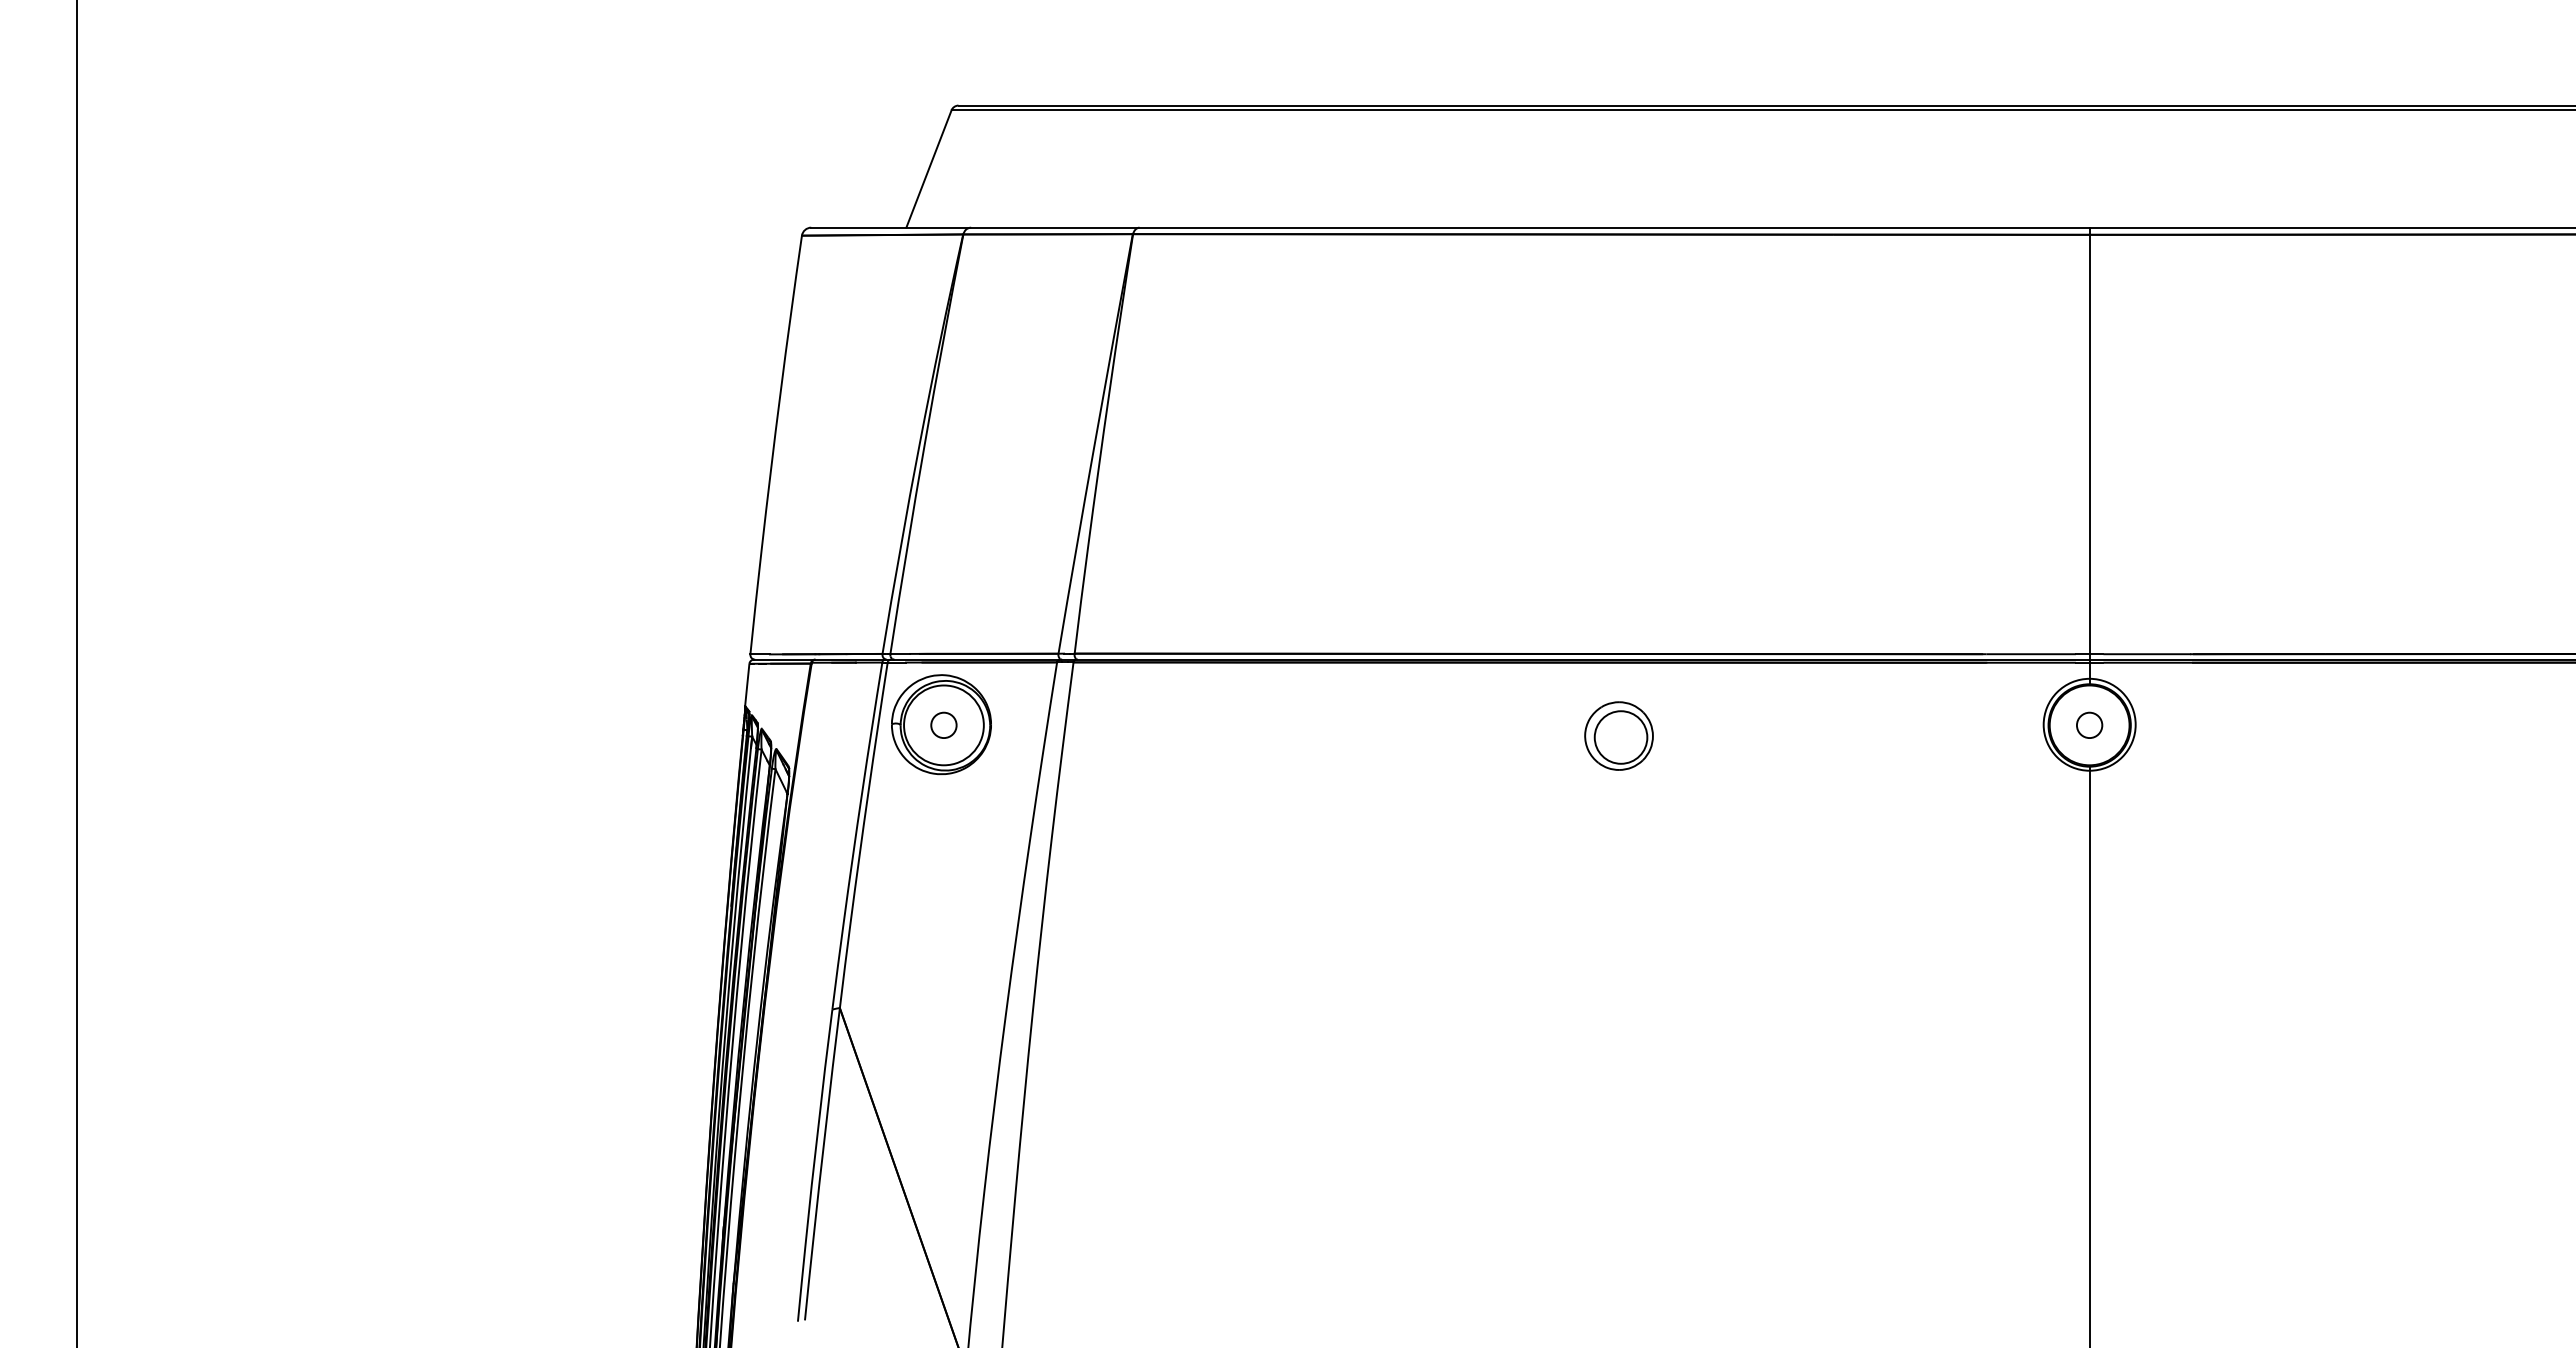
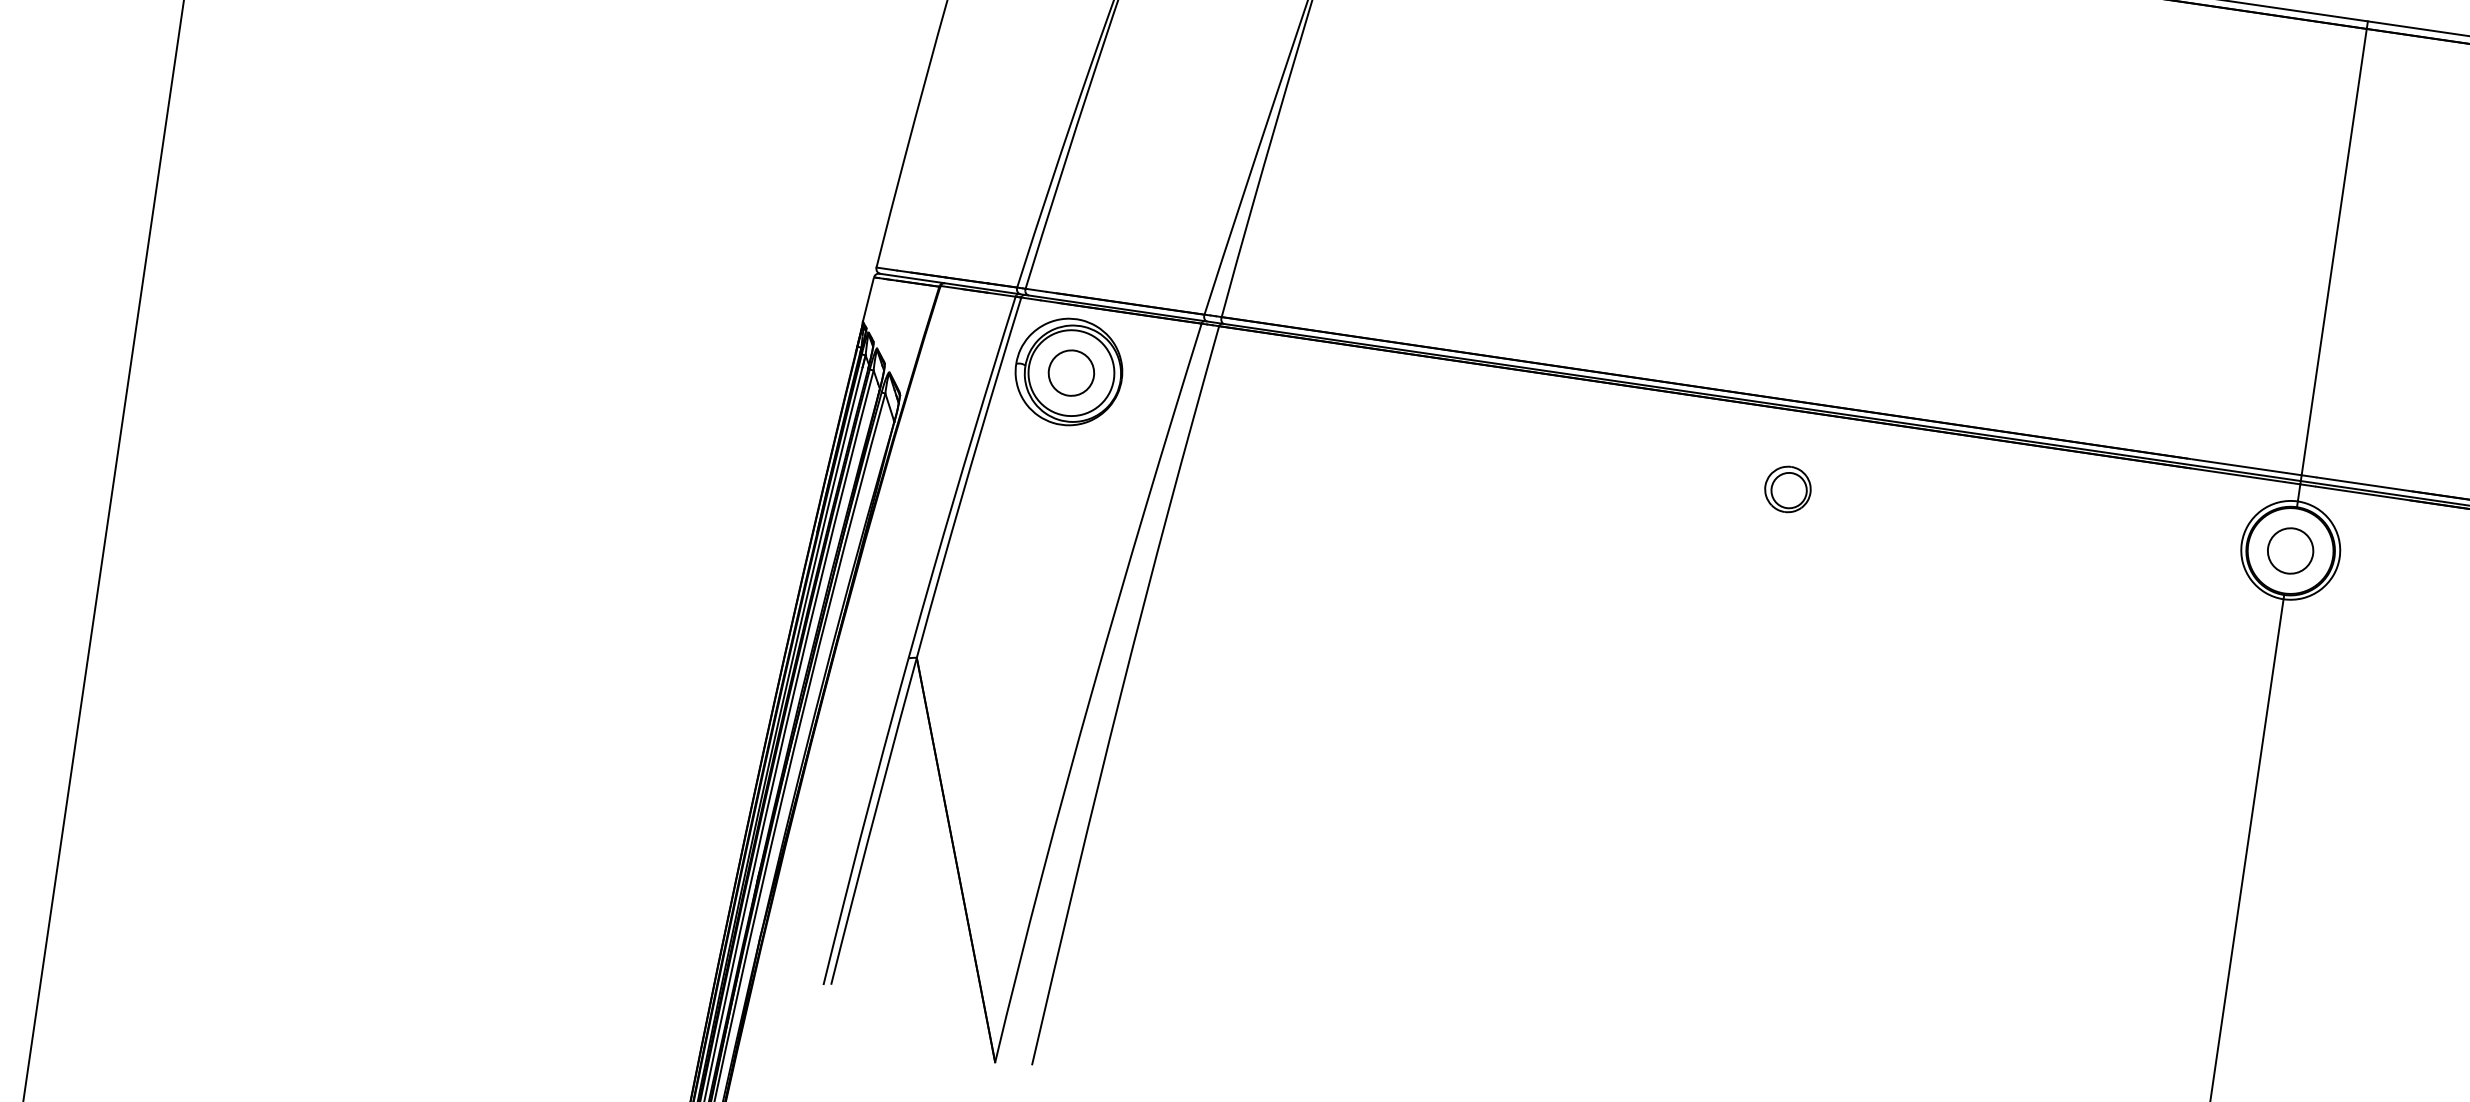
circle: (943, 725) -> (1070, 373), size x1.67
circle: (2089, 725) -> (2290, 551), size x1.67
part: (1618, 736) -> (1787, 489), size x0.62

